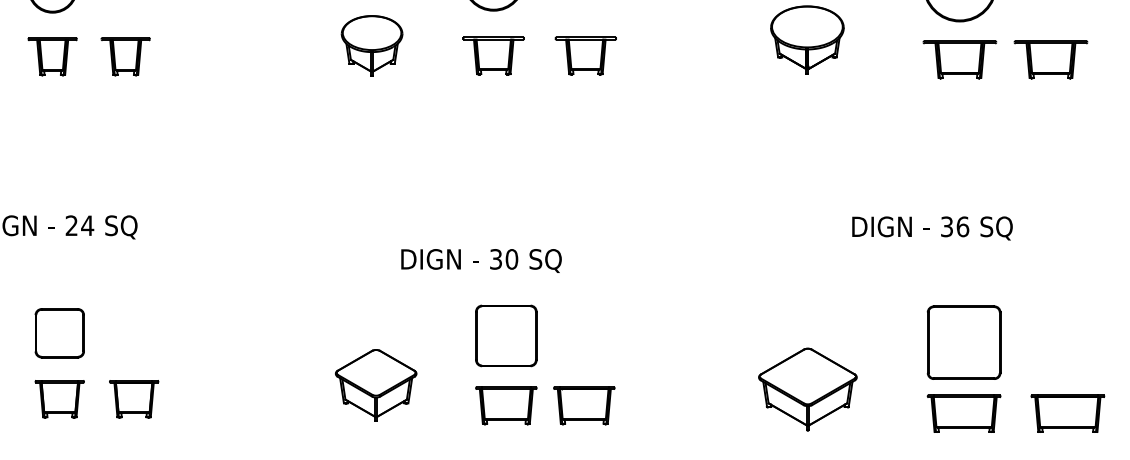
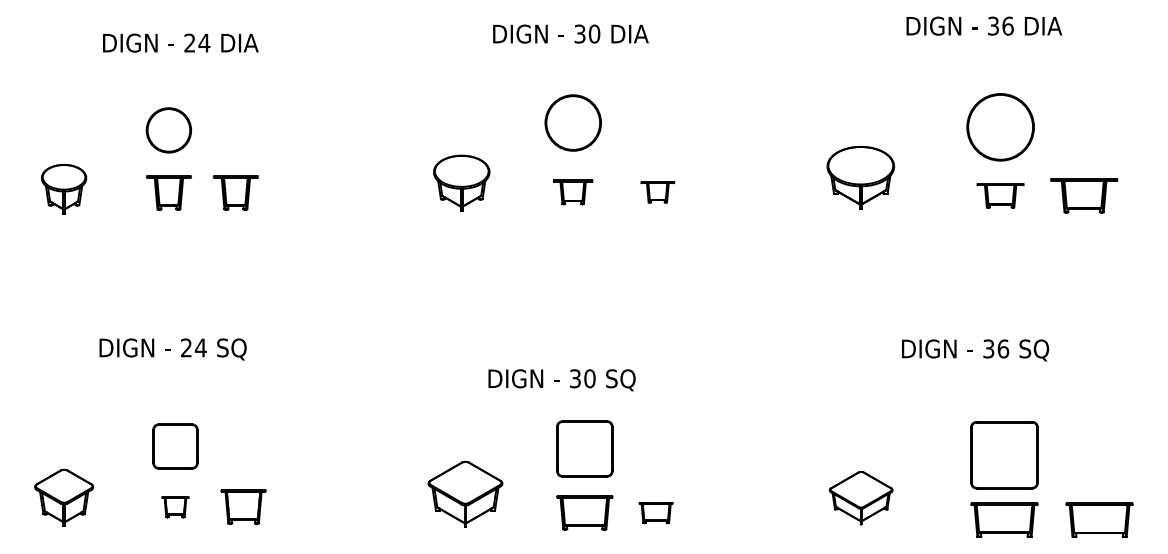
part: (492, 56) -> (572, 192), size x0.7
part: (585, 56) -> (657, 192), size x0.6
part: (959, 59) -> (1000, 195), size x0.7
part: (807, 388) -> (860, 497), size x0.7
part: (59, 399) -> (175, 507), size x0.6
part: (583, 405) -> (655, 512), size x0.6

